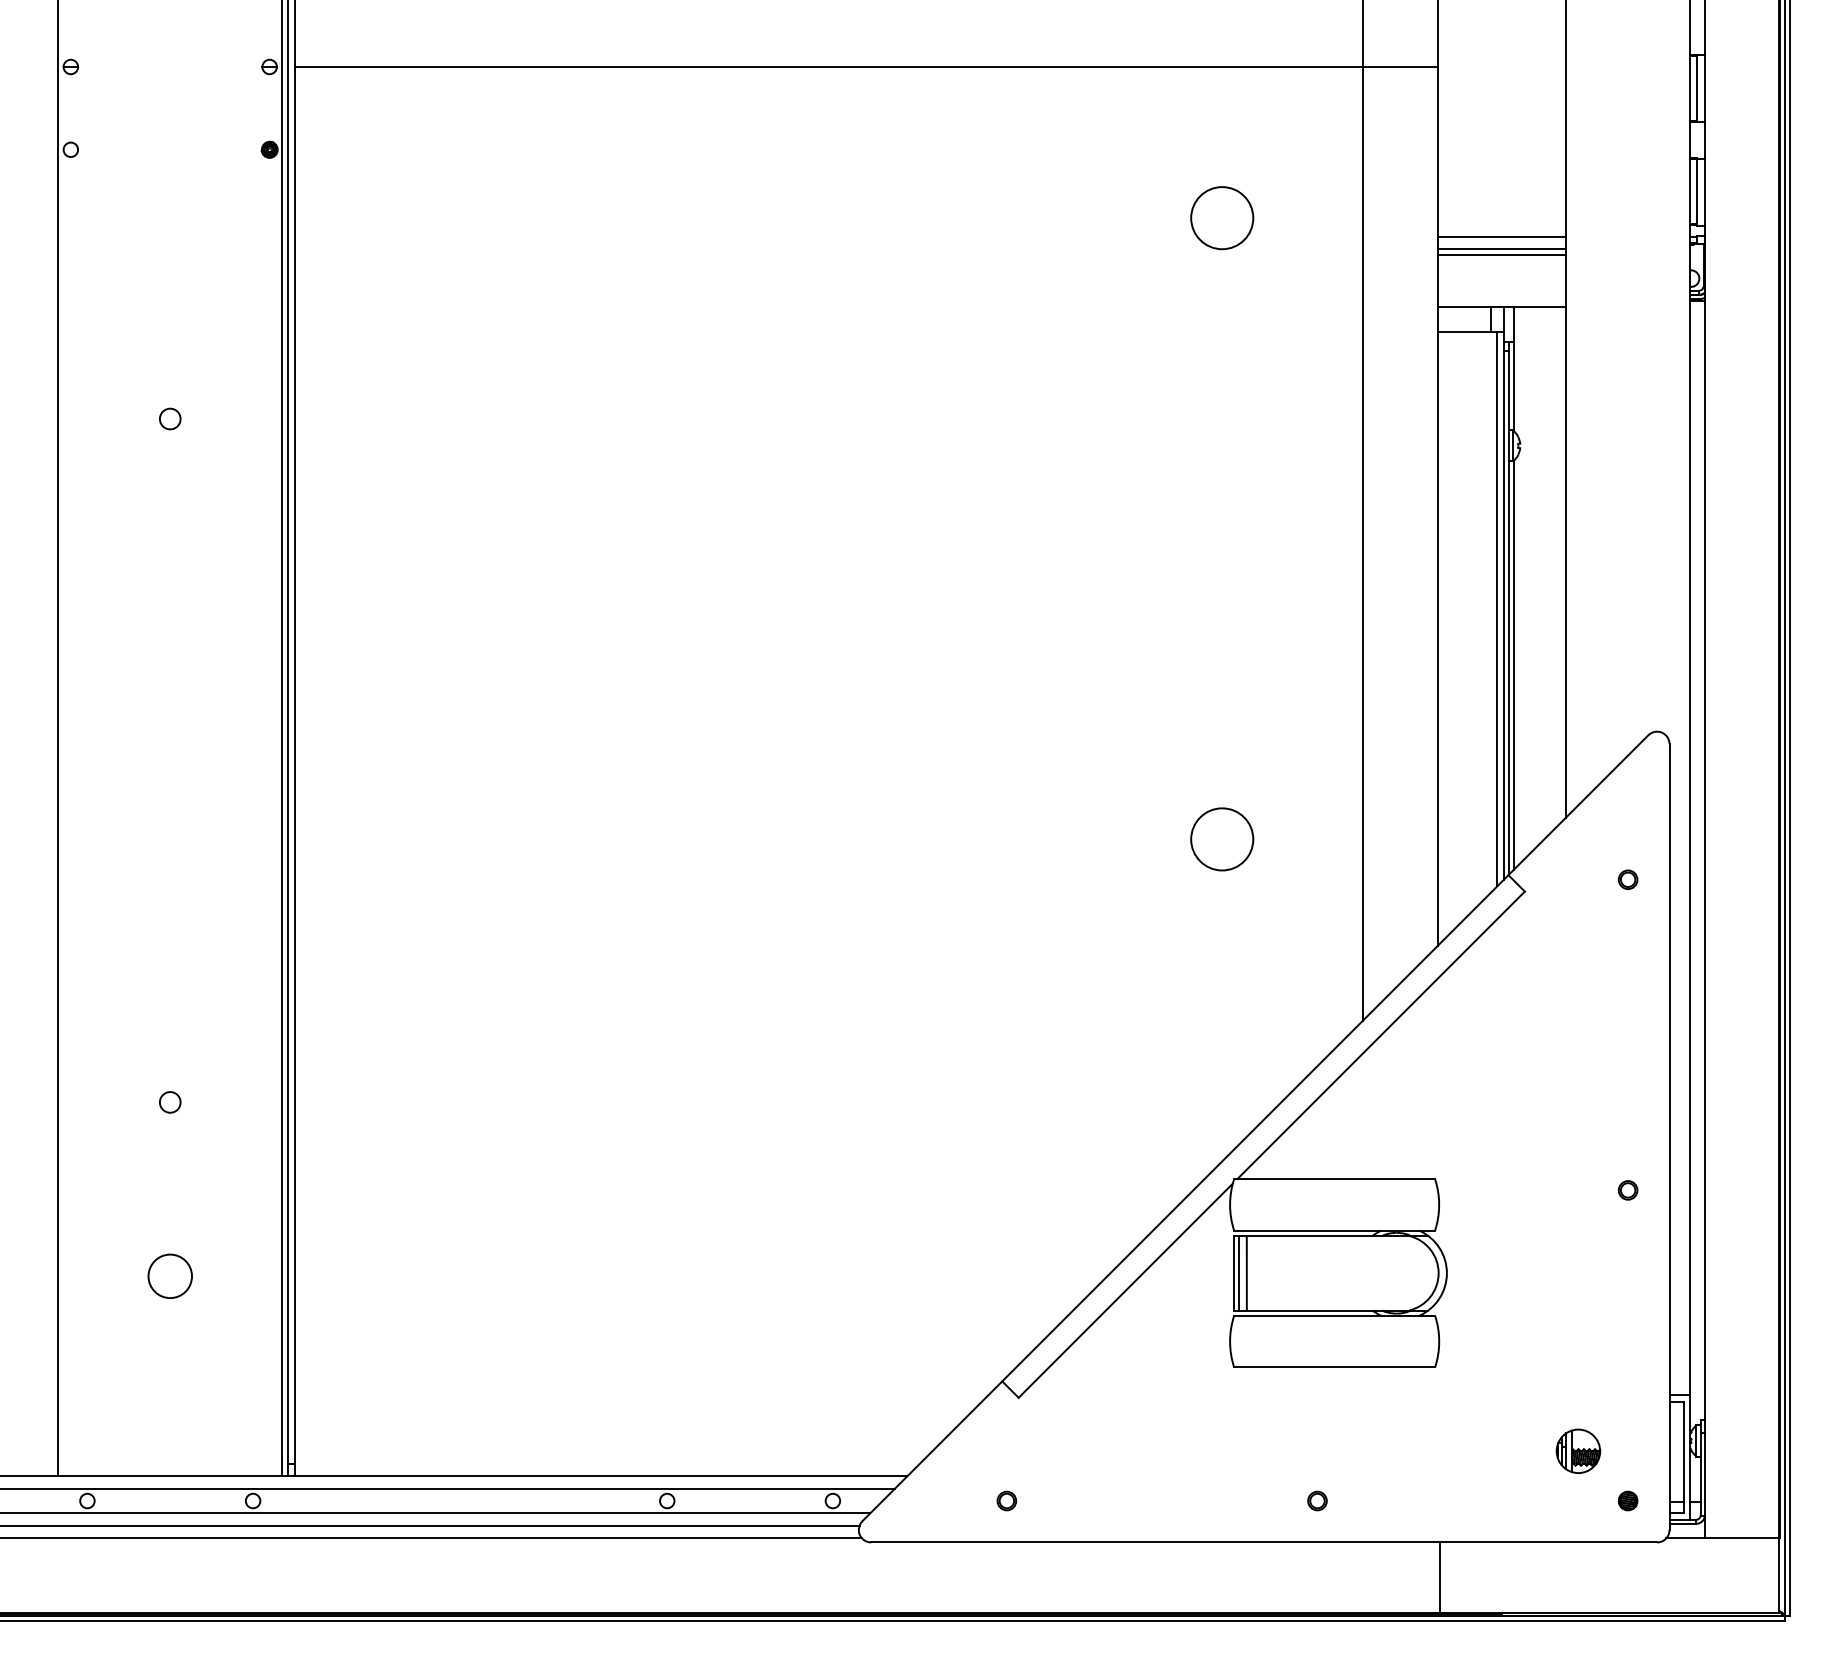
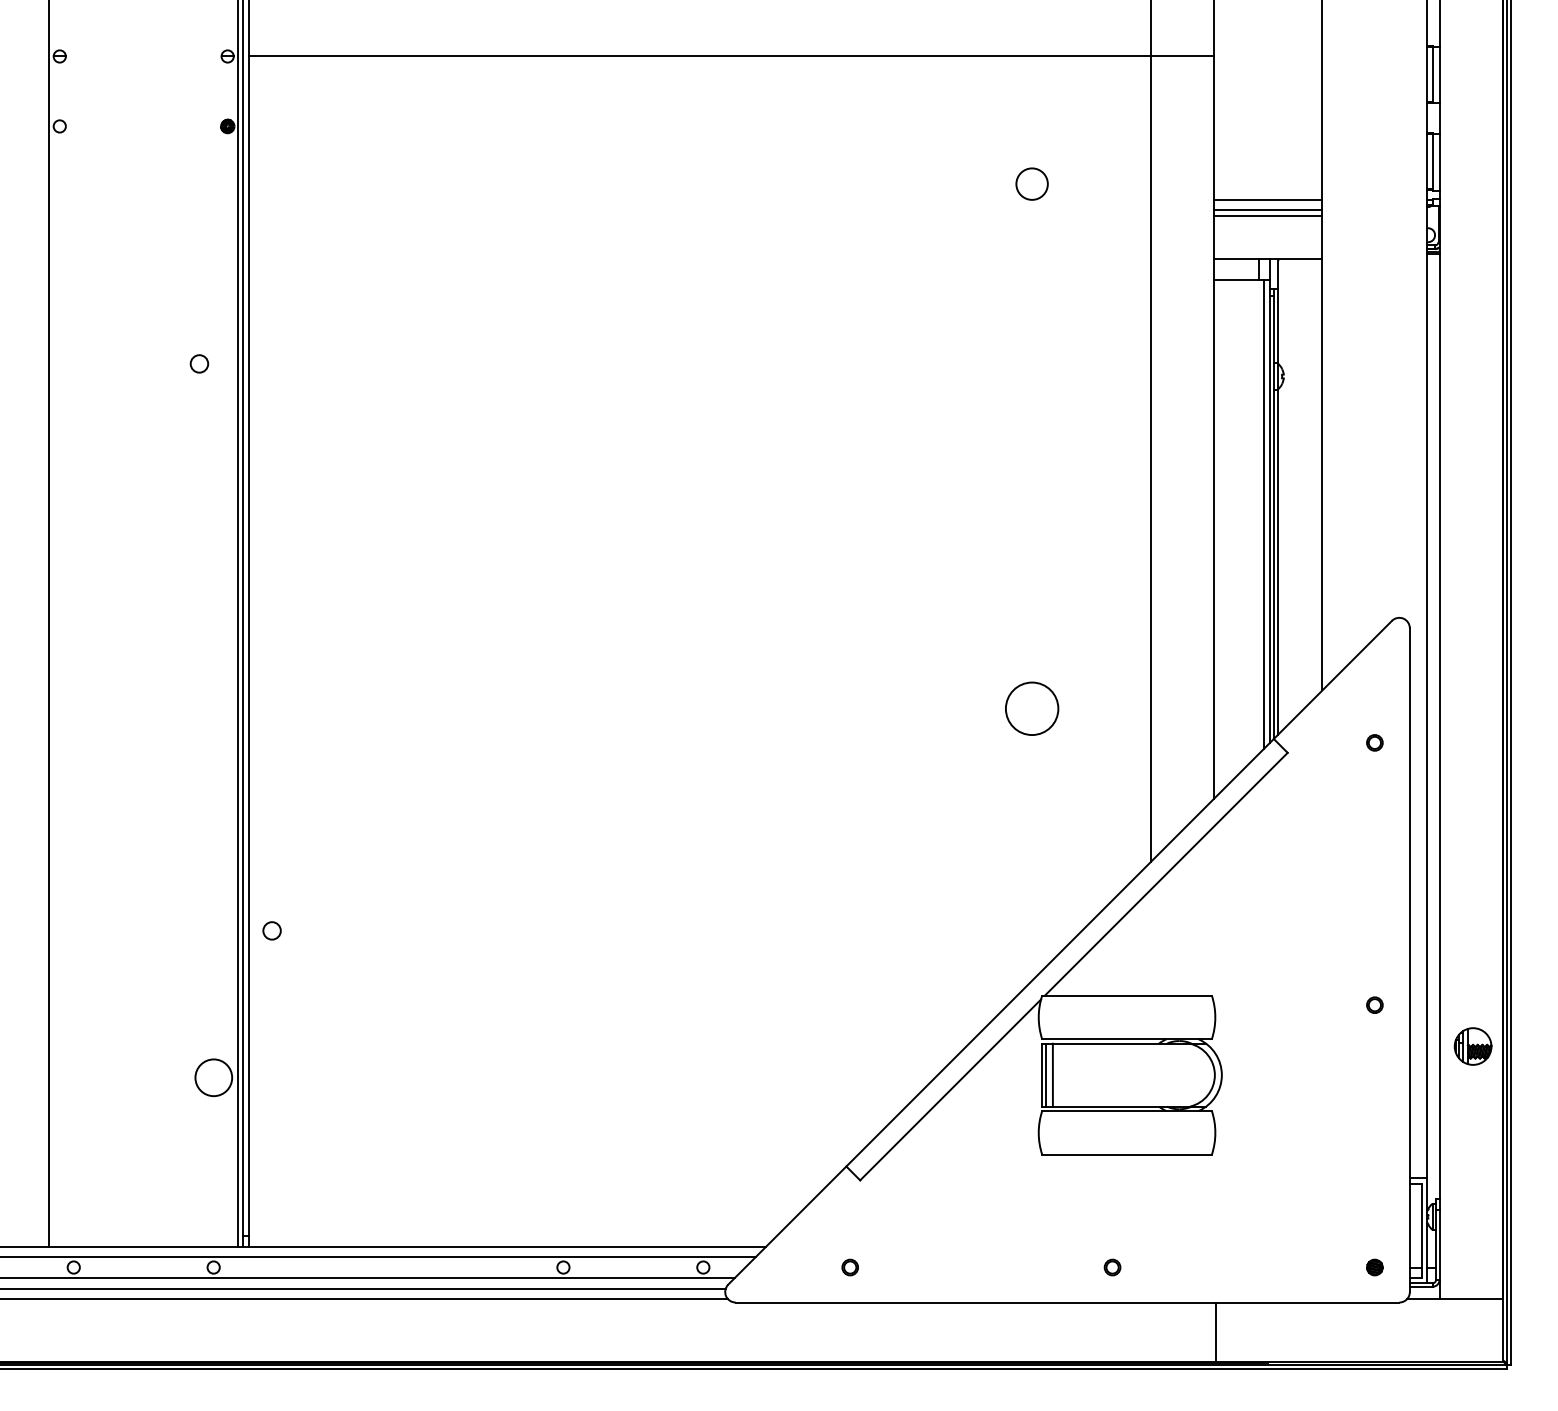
circle: (1222, 218) -> (1032, 184), size x0.6
circle: (170, 418) -> (199, 363), moved
circle: (170, 1102) -> (272, 930), moved
circle: (169, 1275) -> (213, 1077), moved
part: (1578, 1450) -> (1473, 1045), moved

